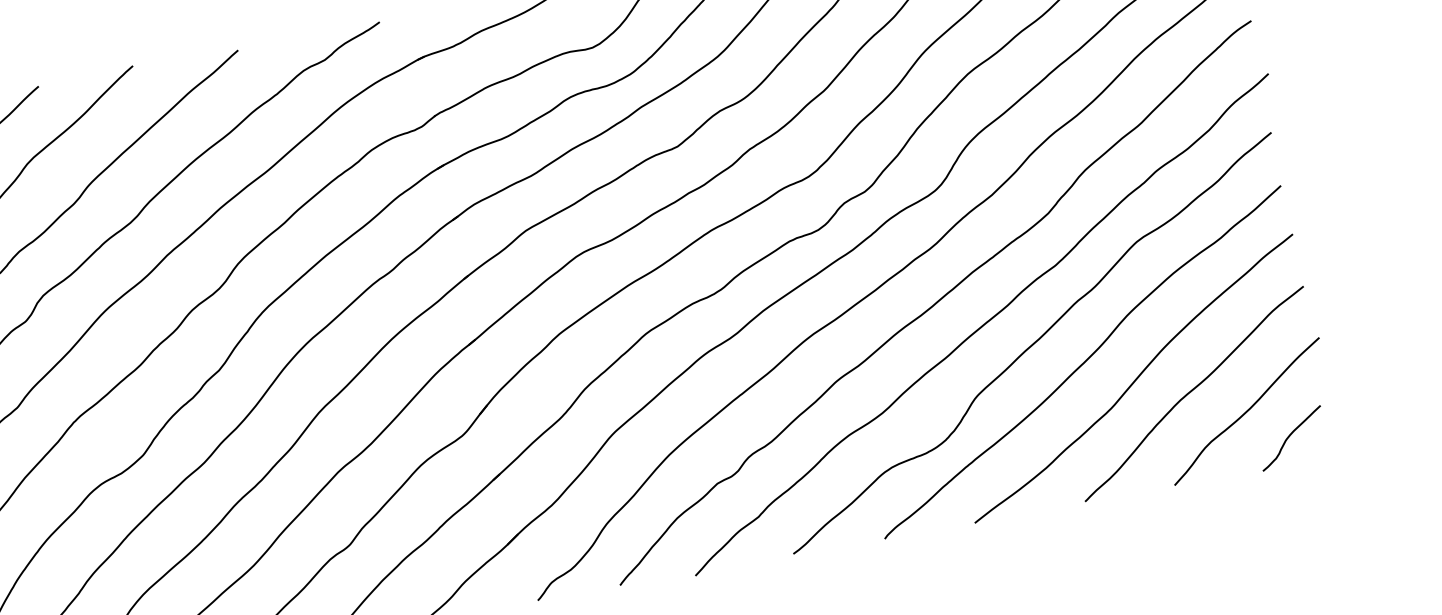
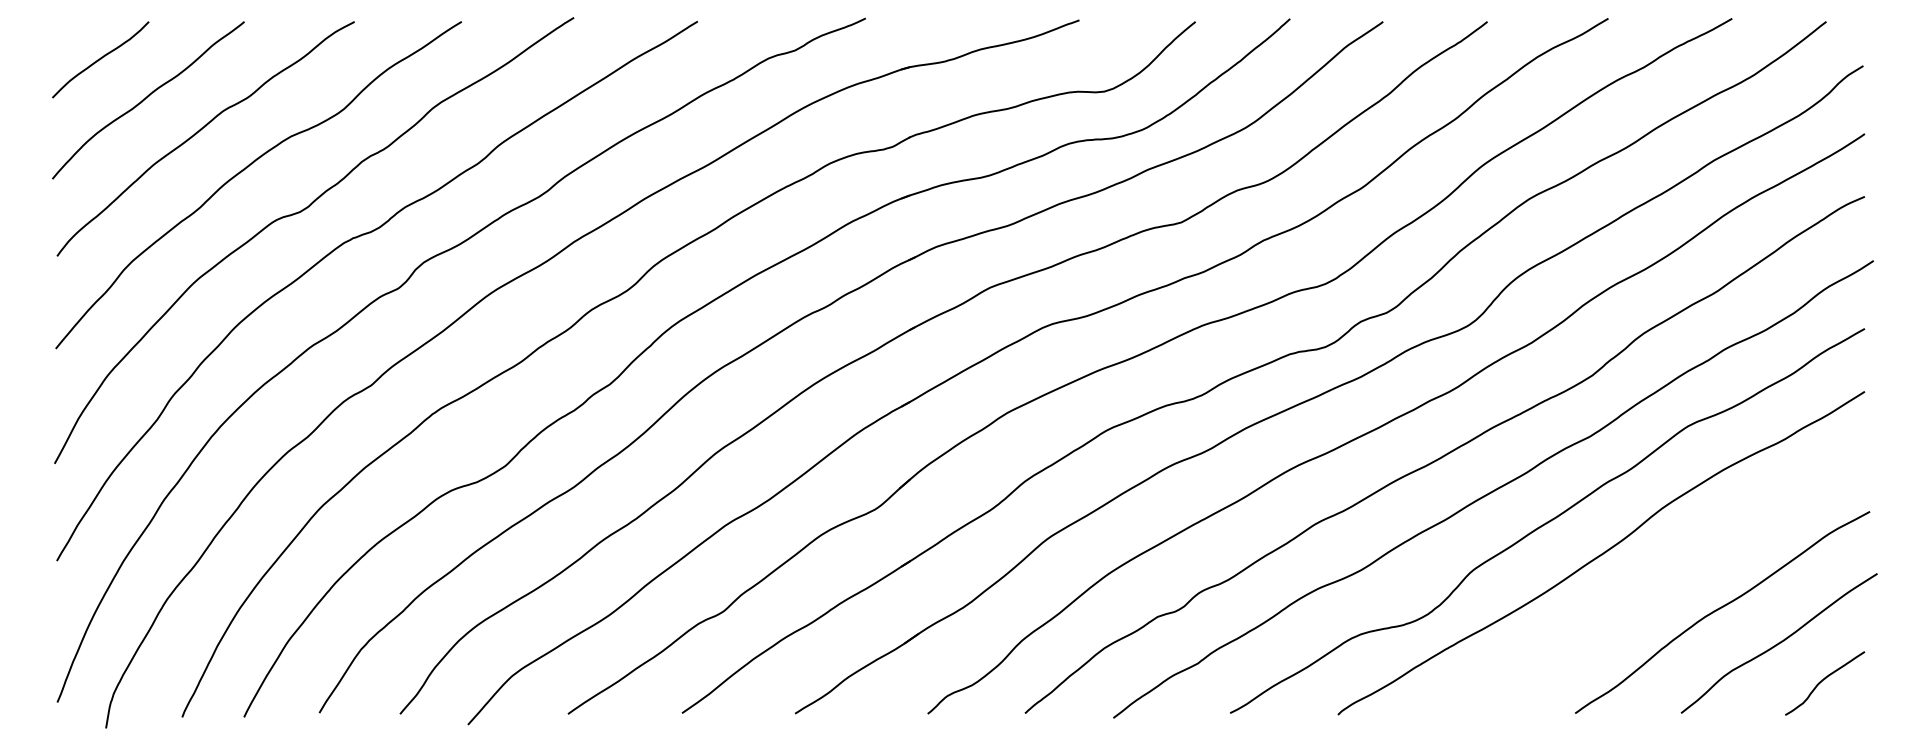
curve: (1134, 379) -> (1657, 583), removed

